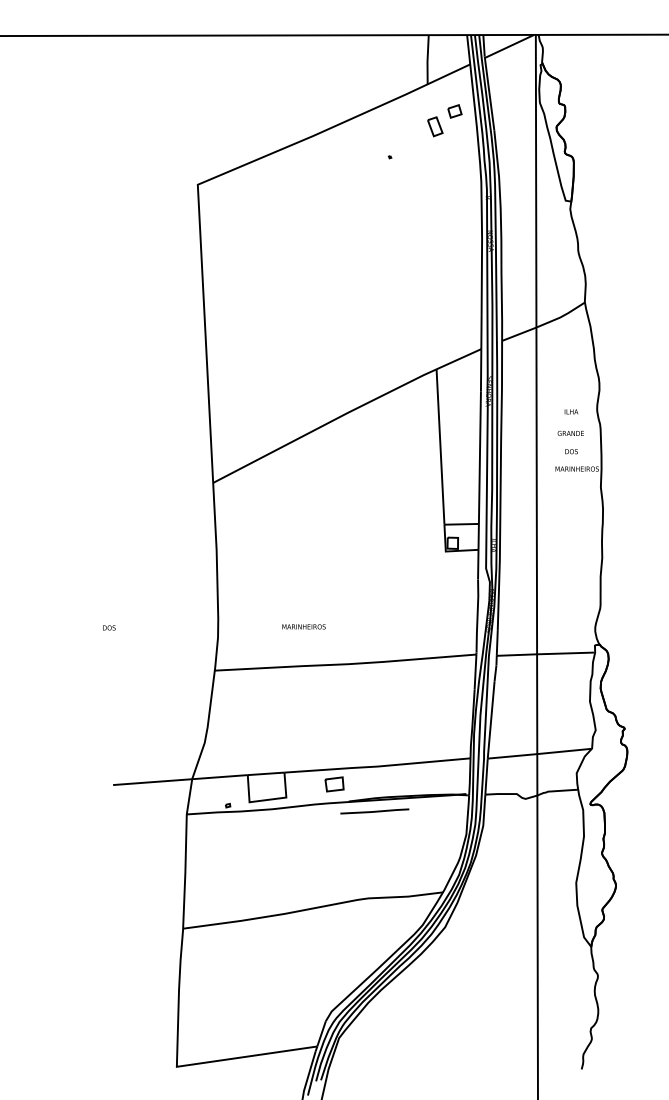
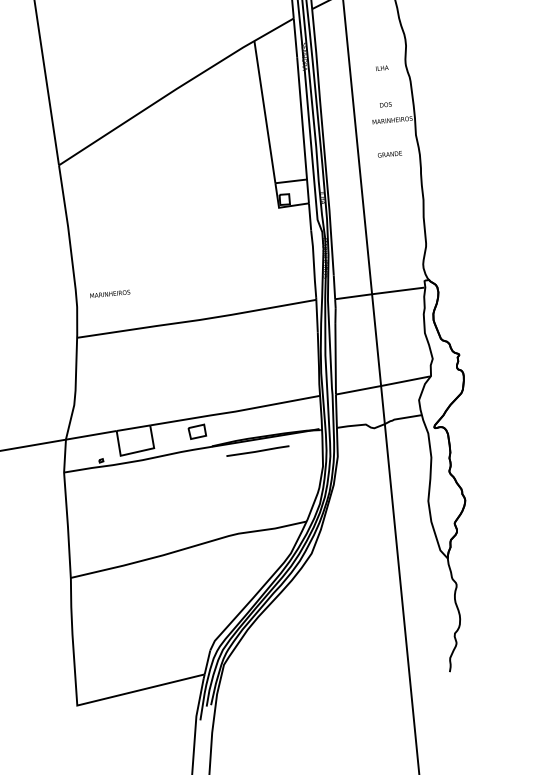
text: (570, 433) -> (389, 154), moved
text: (303, 626) -> (109, 293), moved
line: (374, 811) -> (257, 451), moved

